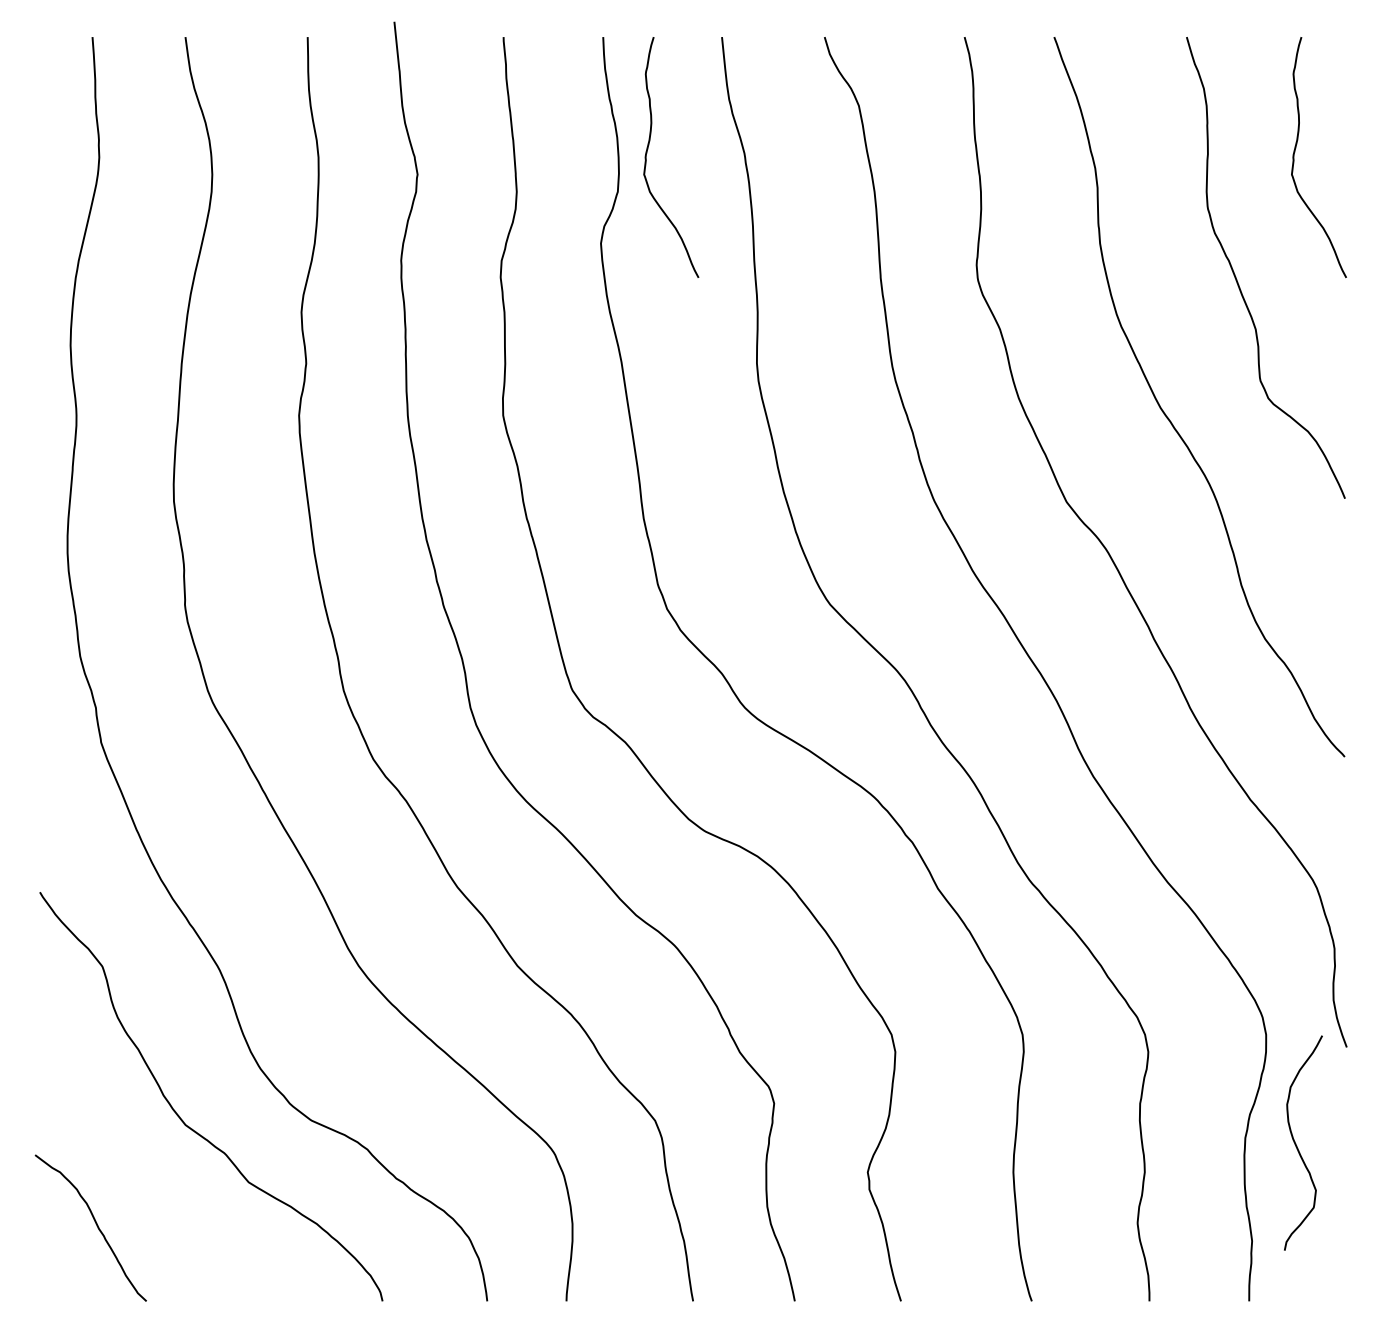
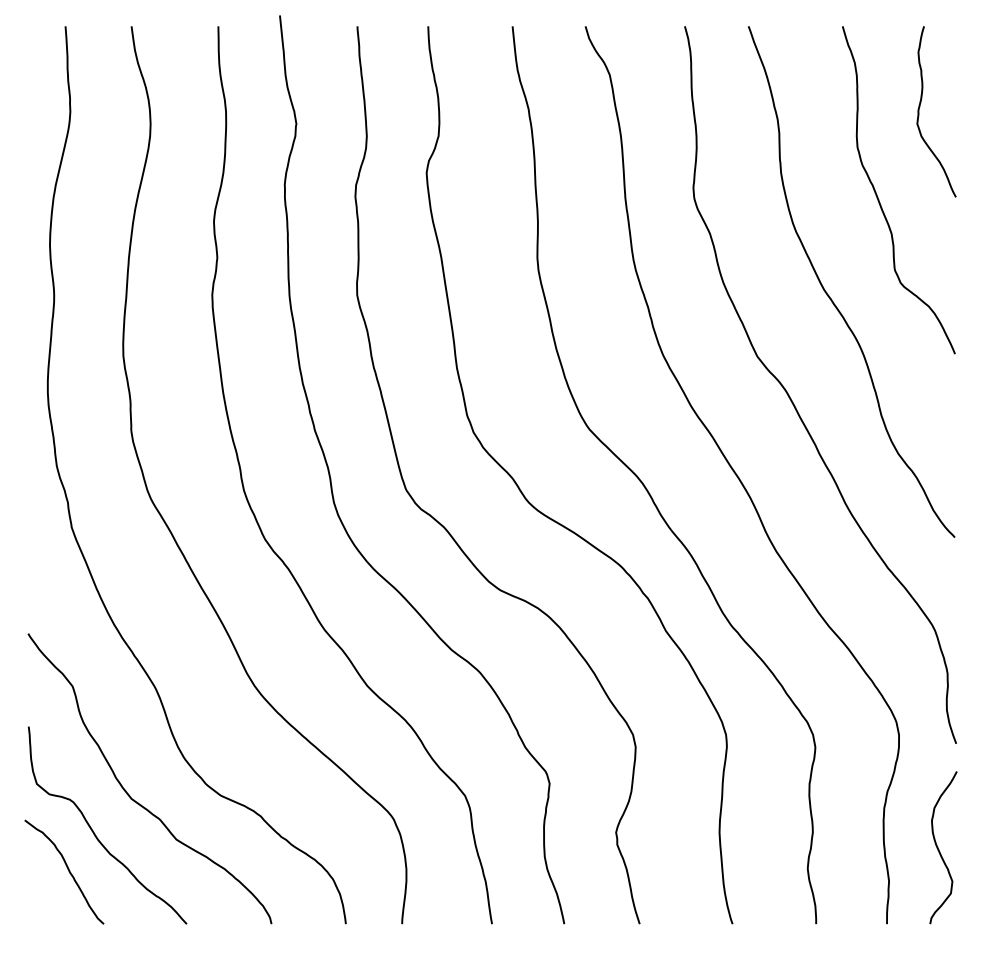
curve: (648, 151) -> (460, 107), removed
curve: (1297, 1145) -> (939, 849), moved
curve: (134, 1173) -> (95, 833), added

